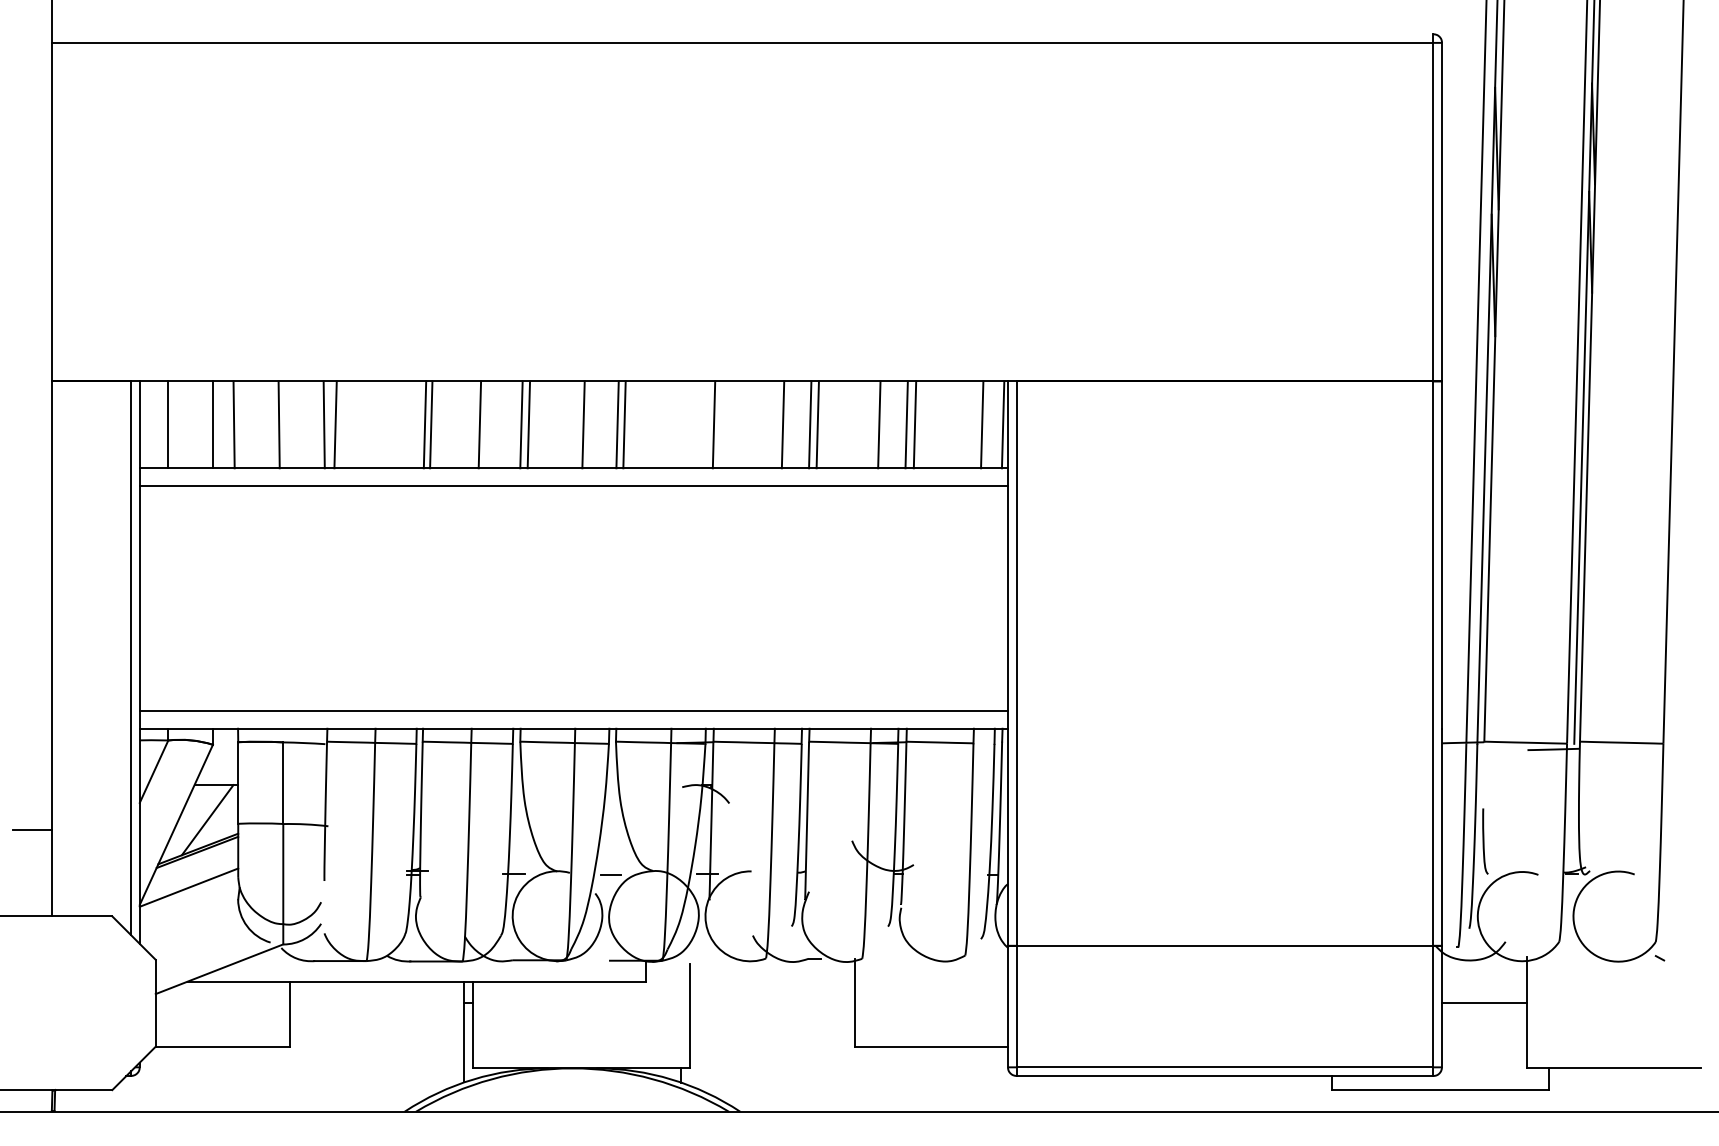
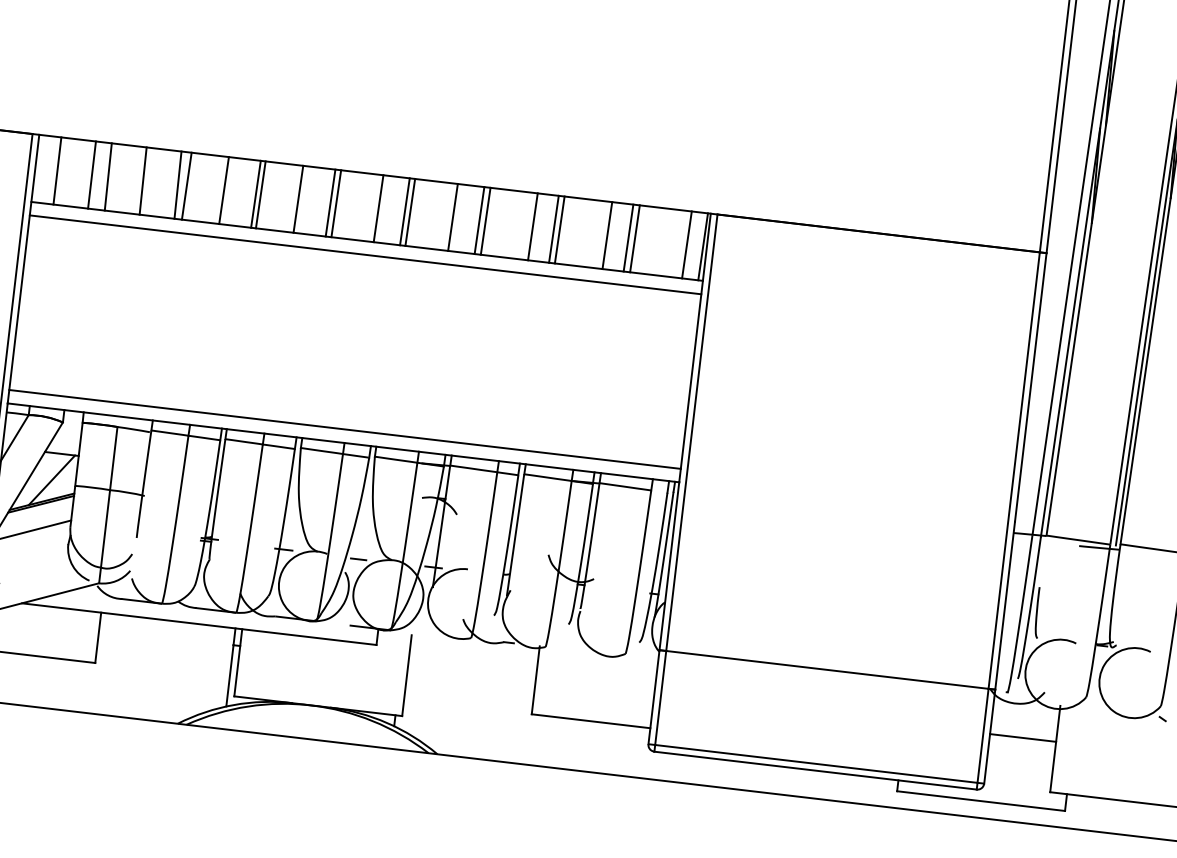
line: (383, 424) -> (223, 190), added
line: (679, 424) -> (452, 217), added
line: (721, 424) -> (485, 220), added

